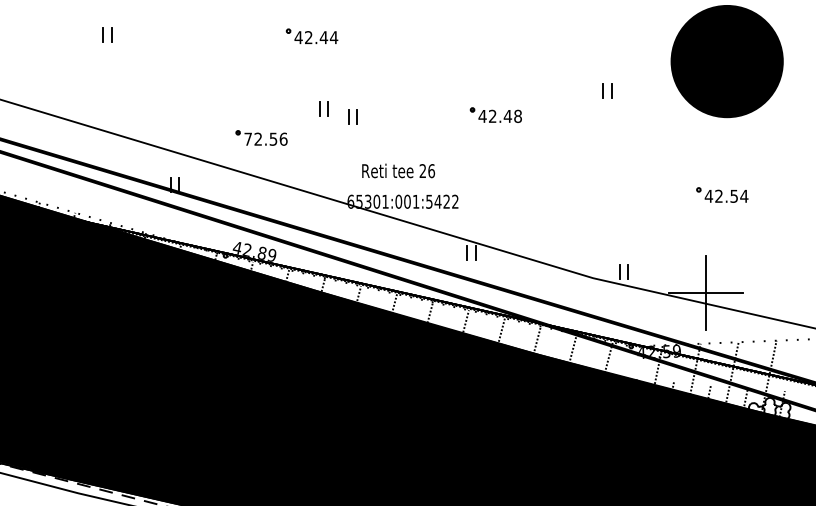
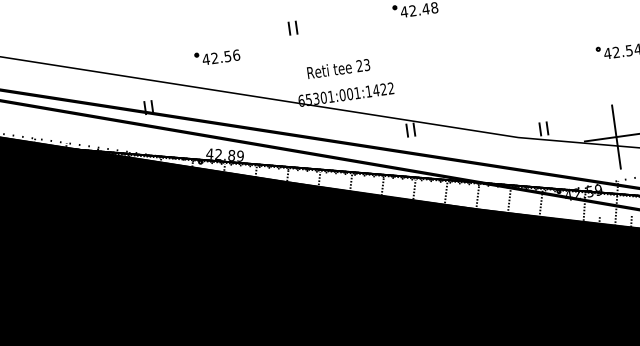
part: (323, 108) -> (267, 24), removed
text: (248, 138) -> (206, 58), 72.56 -> 42.56
text: (431, 171) -> (367, 65), 26 -> 23
text: (429, 201) -> (368, 91), 65301:001:5422 -> 65301:001:1422

